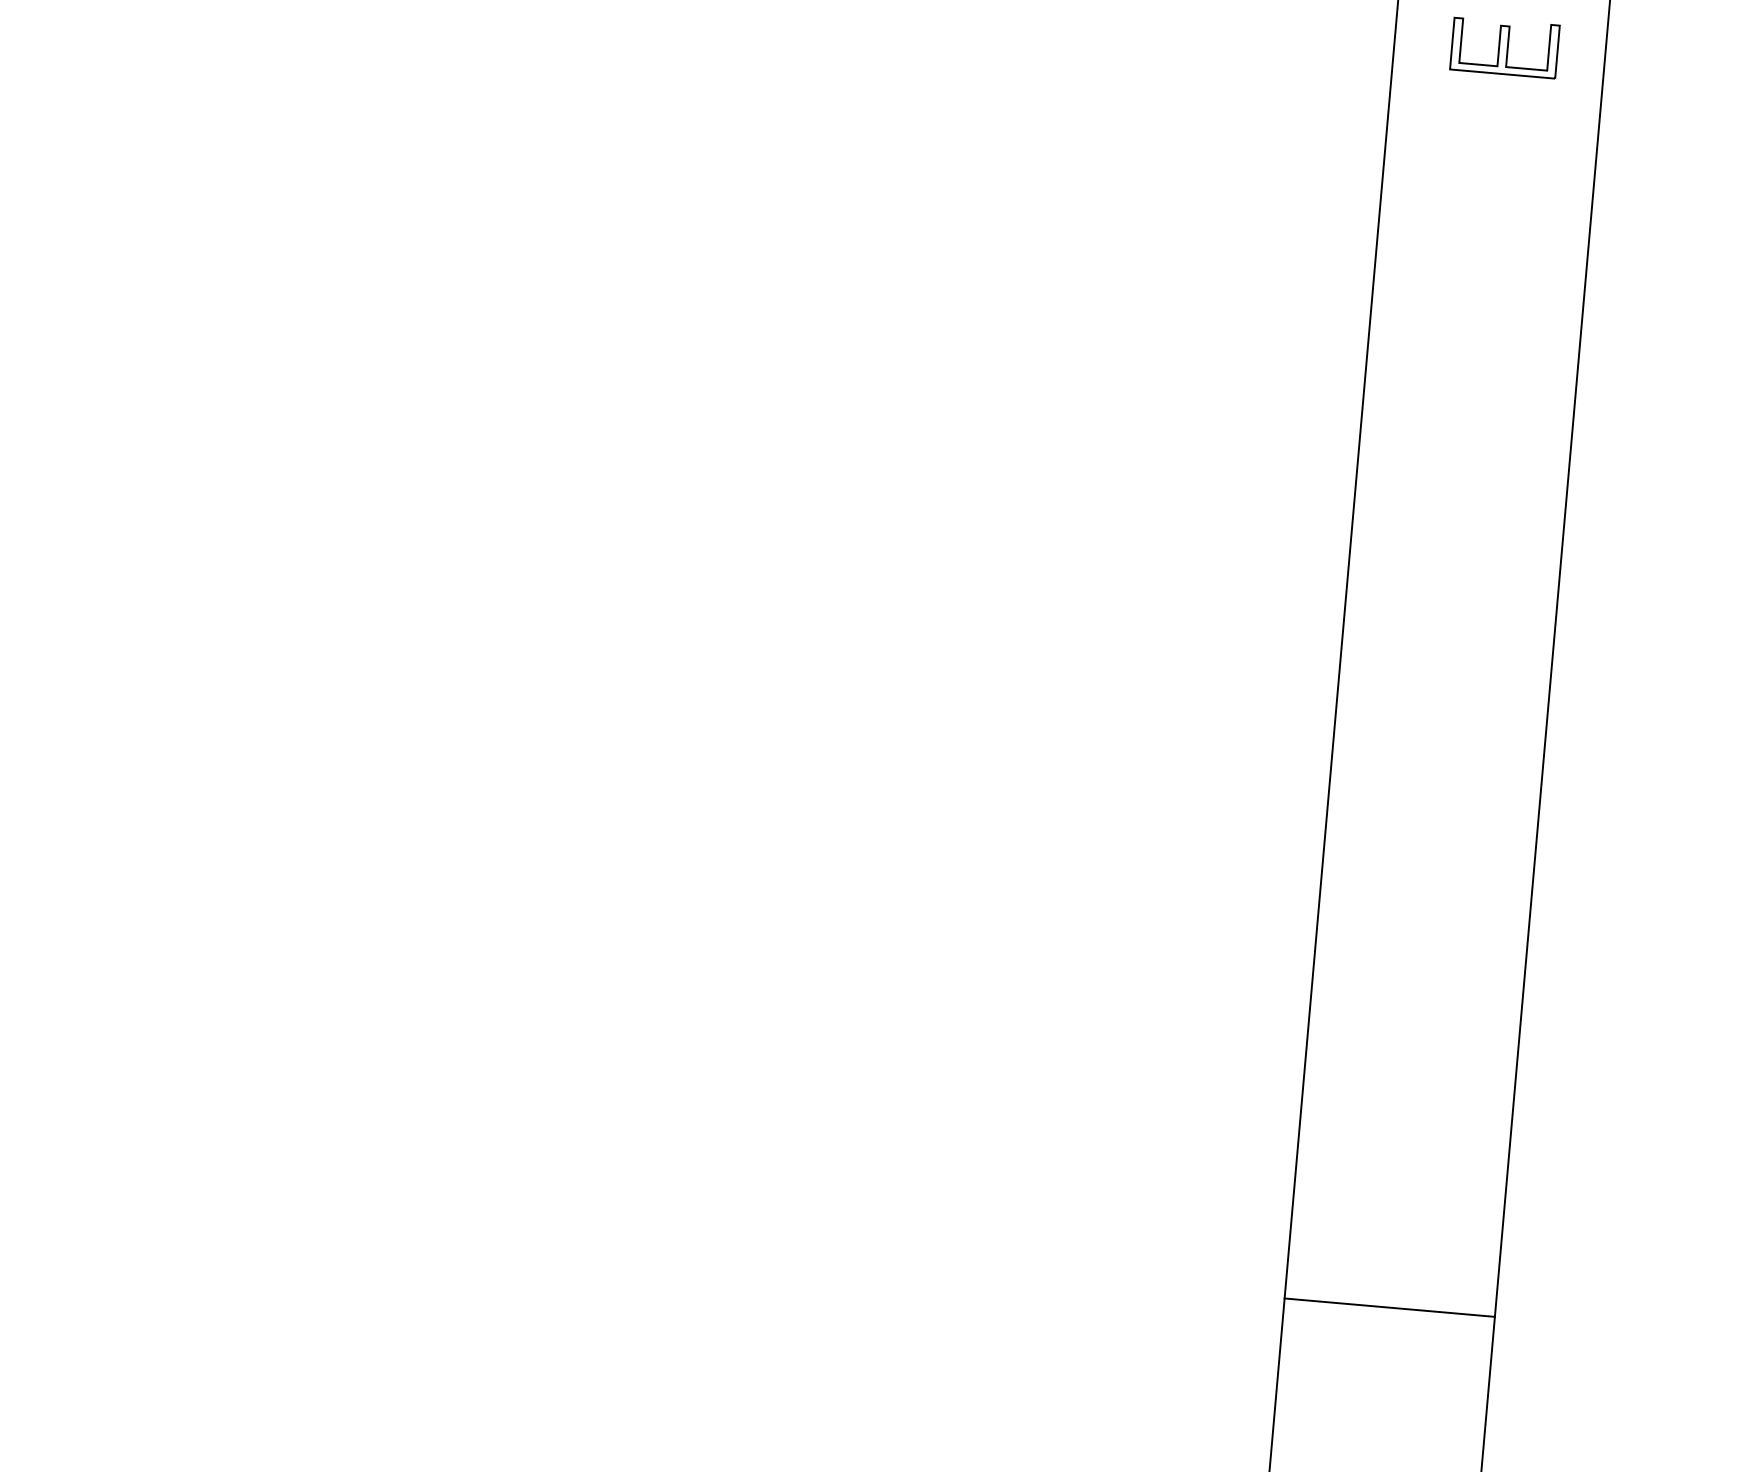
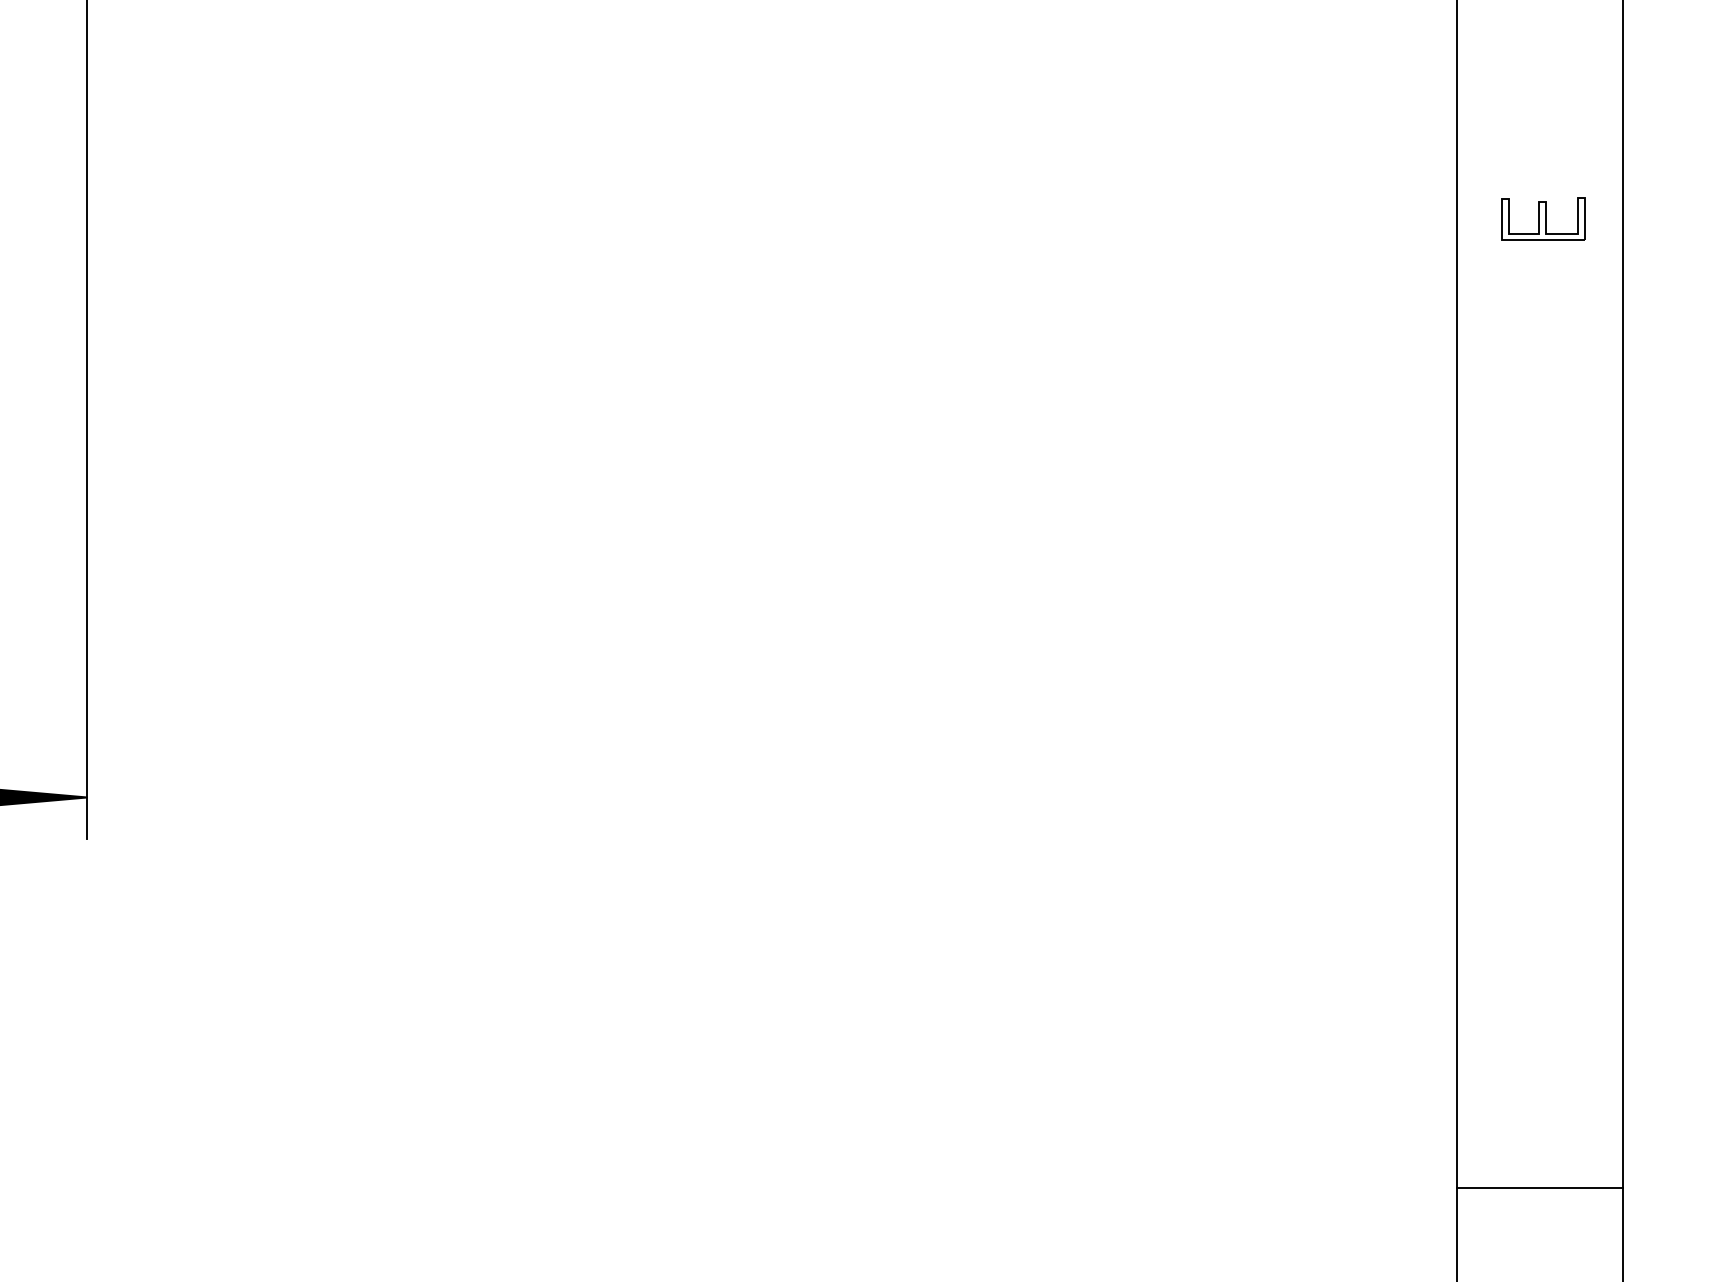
part: (1504, 47) -> (1543, 218), moved
line: (1389, 1307) -> (1539, 1187), moved

